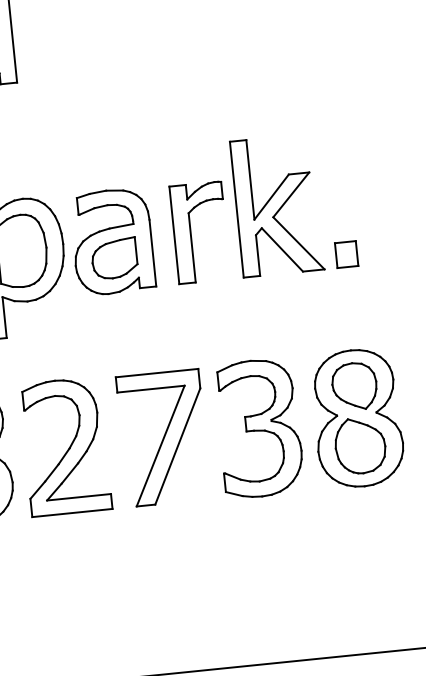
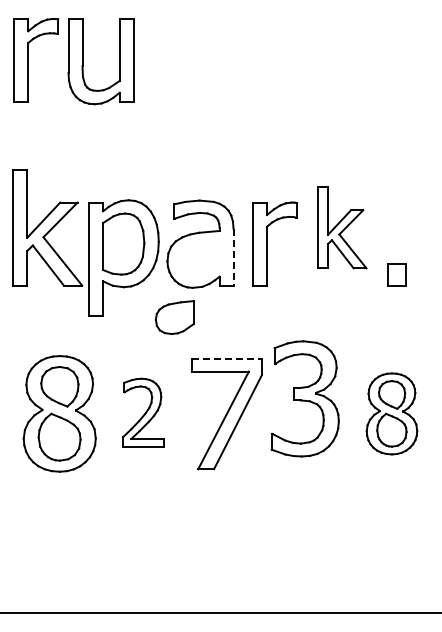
part: (277, 205) -> (342, 227), size x0.7
line: (152, 253) -> (233, 257), solid -> dashed
part: (114, 258) -> (174, 317), moved
line: (157, 372) -> (227, 358), solid -> dashed
part: (357, 417) -> (391, 413), size x0.7
part: (258, 427) -> (304, 398), moved
part: (65, 446) -> (143, 412), size x0.6

